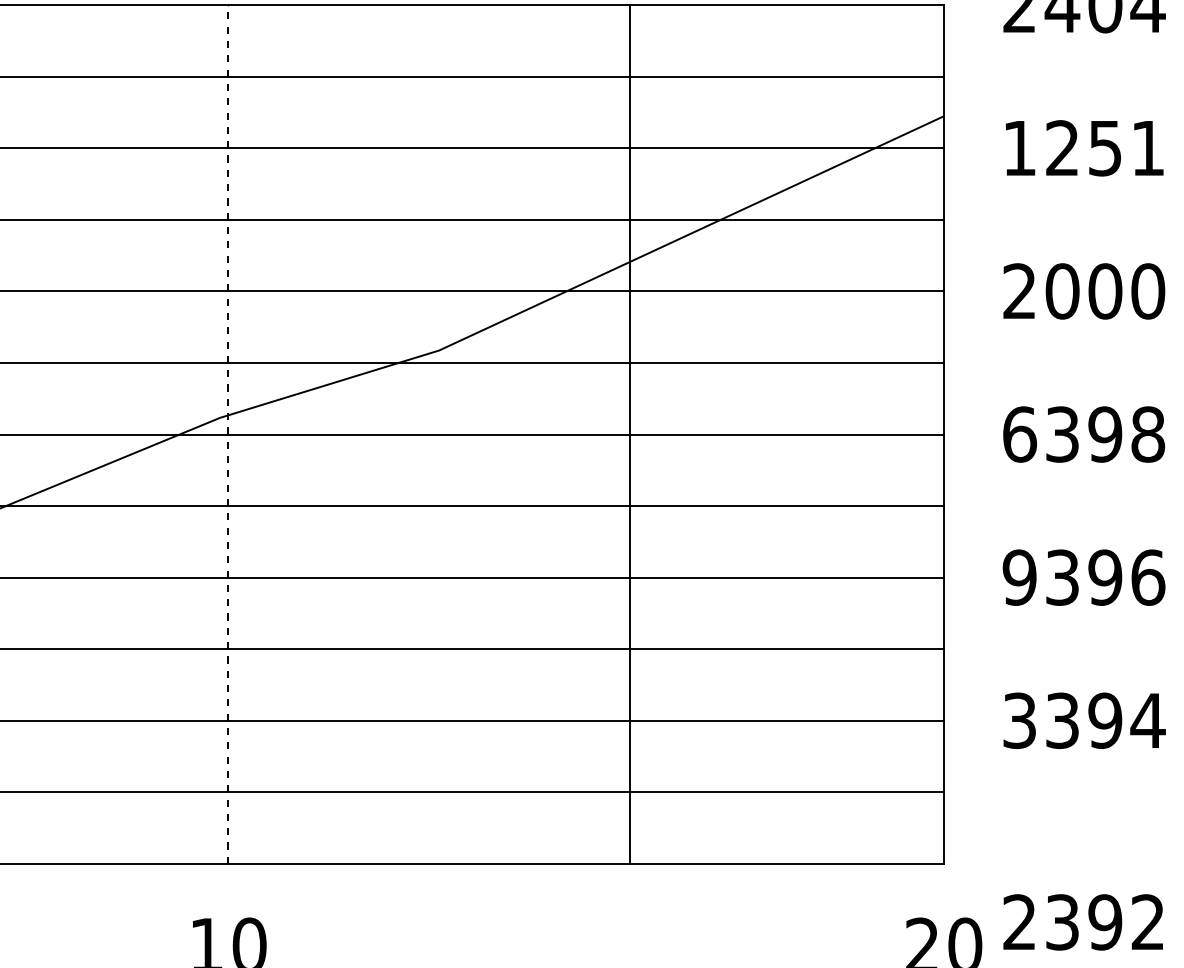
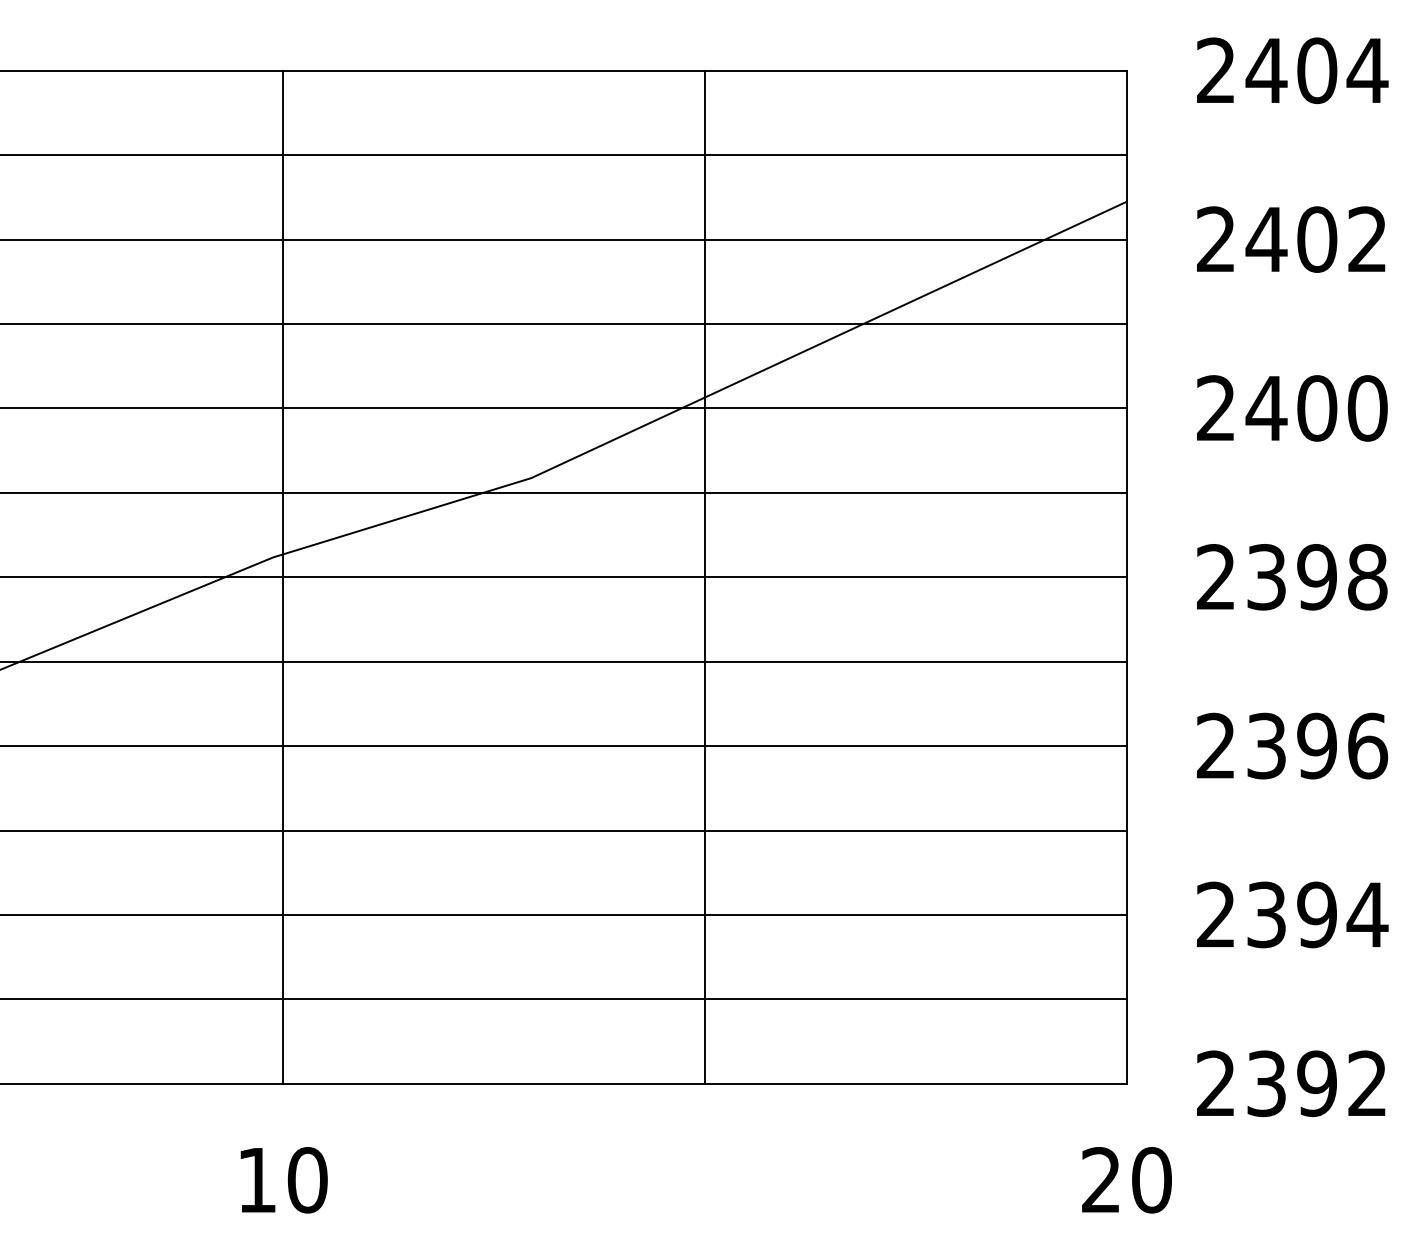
text: (1083, 148) -> (1291, 239), 1251 -> 2402
text: (1062, 291) -> (1266, 408), 2000 -> 2400
line: (630, 433) -> (704, 576), moved
line: (228, 434) -> (282, 577), dashed -> solid
text: (1020, 434) -> (1216, 577), 6398 -> 2398
text: (1019, 577) -> (1215, 745), 9396 -> 2396
text: (1020, 720) -> (1216, 914), 3394 -> 2394
text: (1083, 922) -> (1291, 1083), moved

